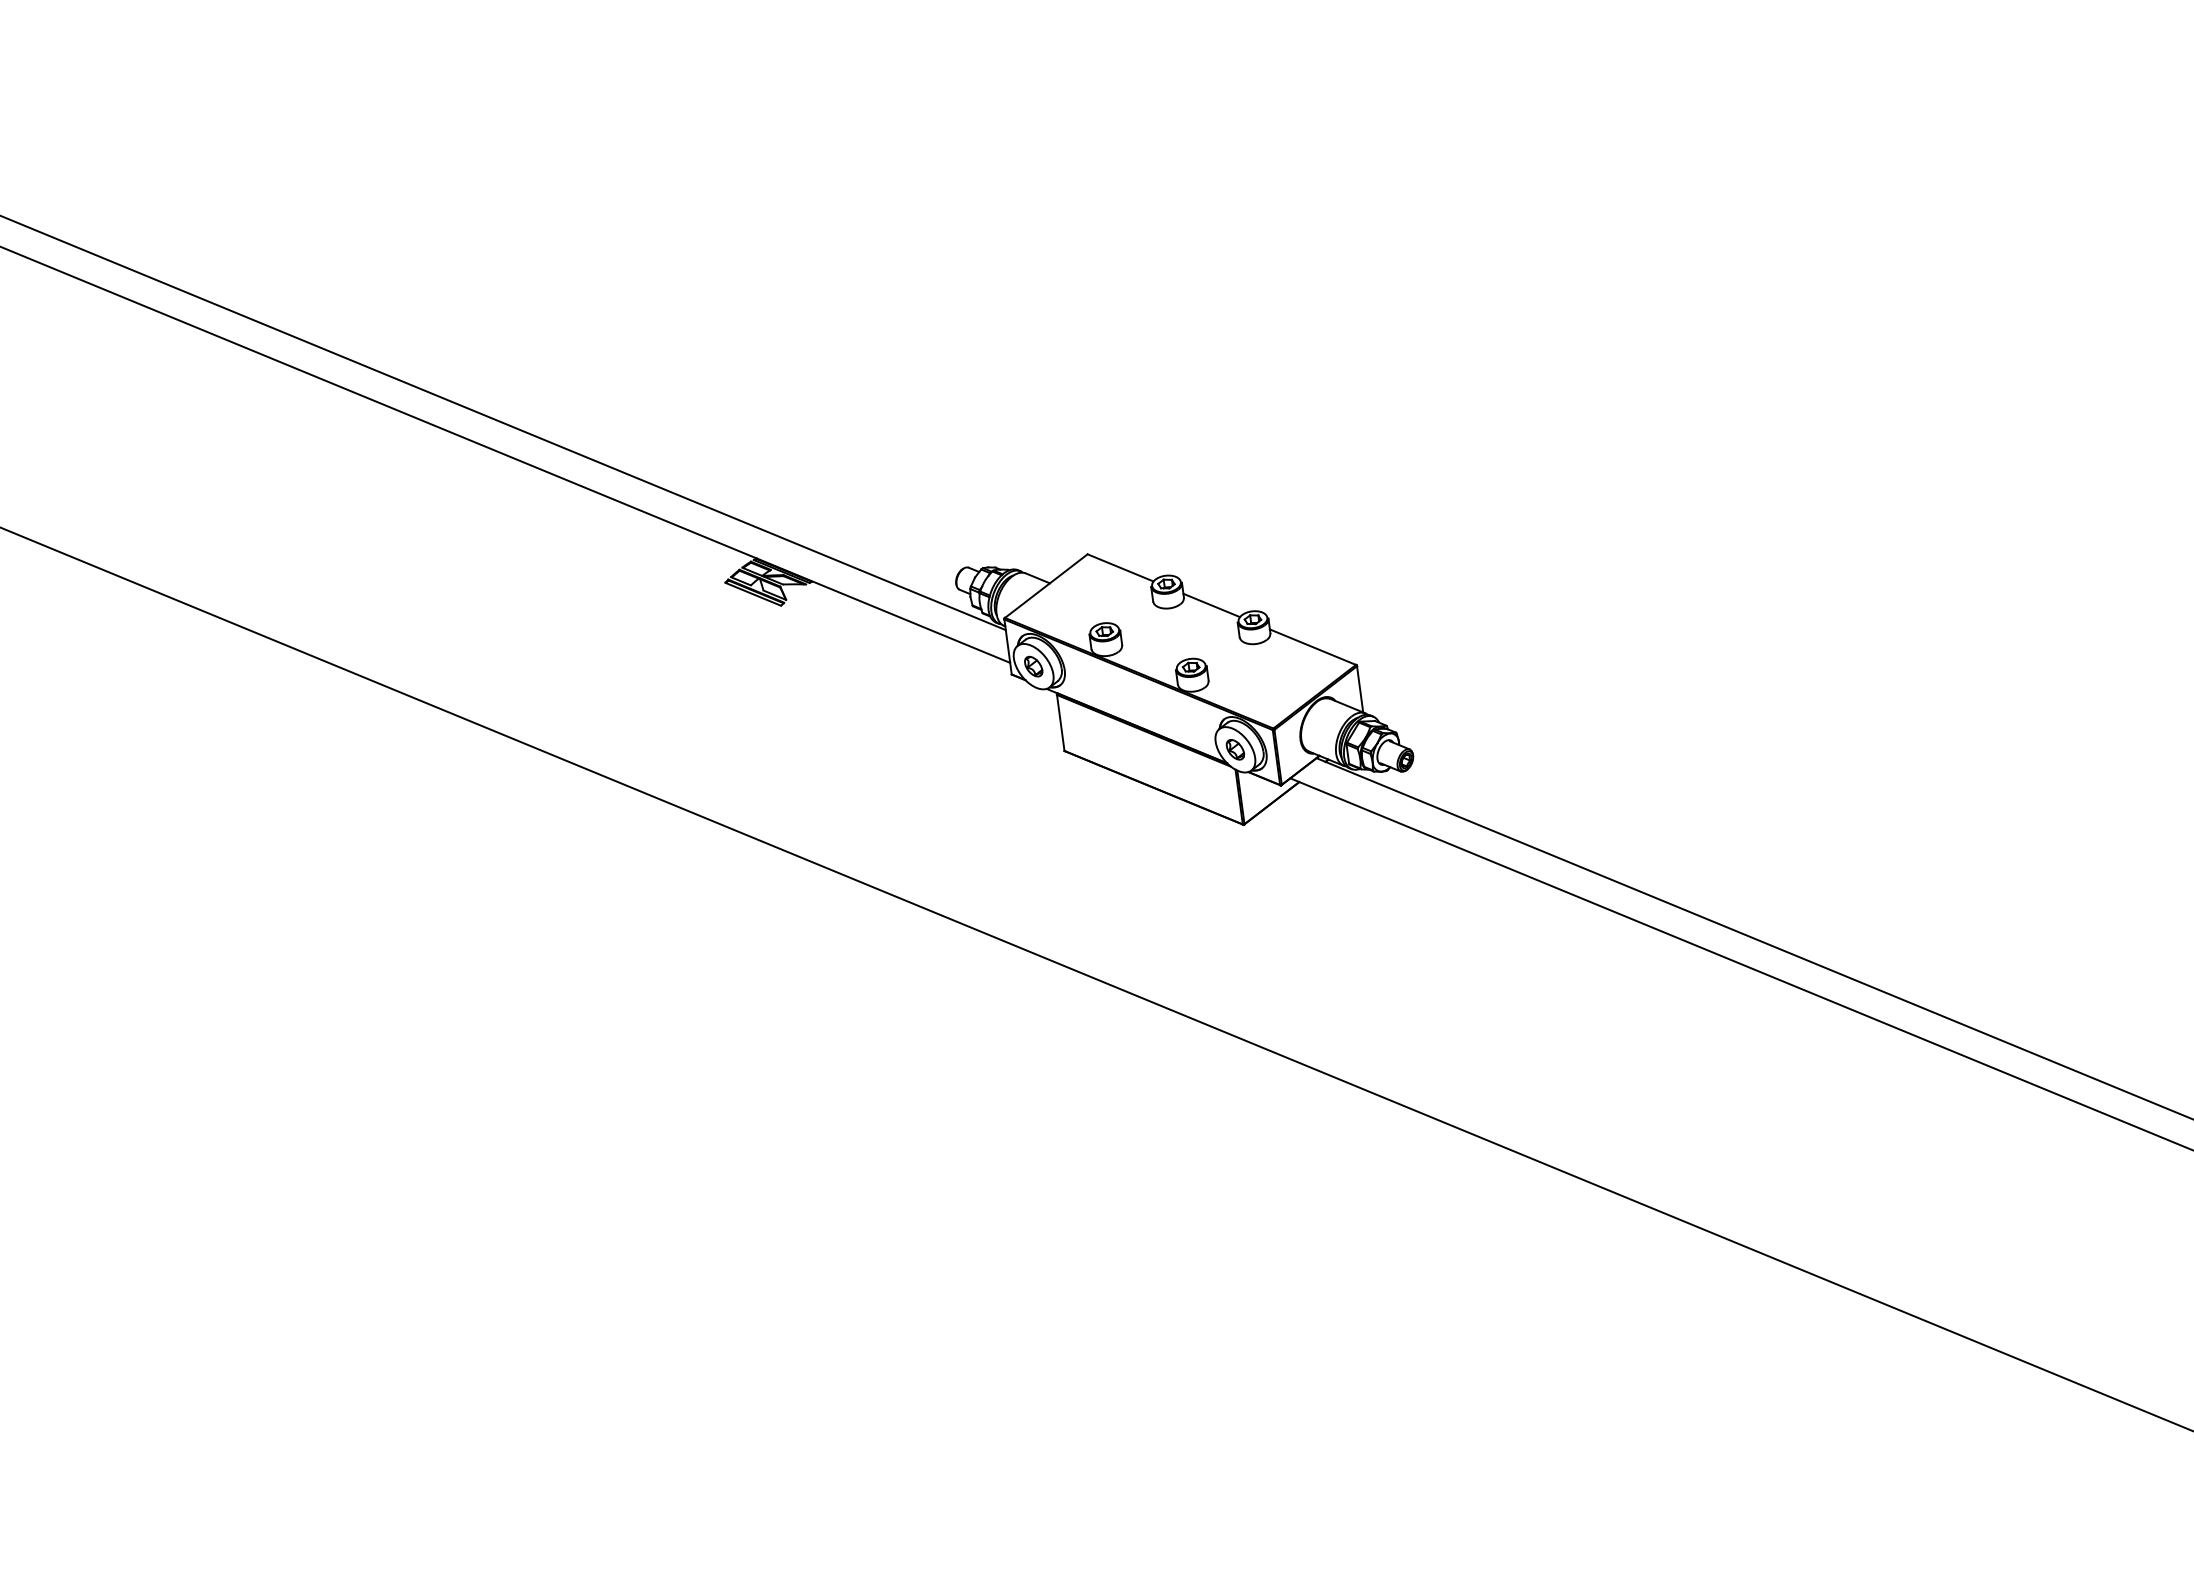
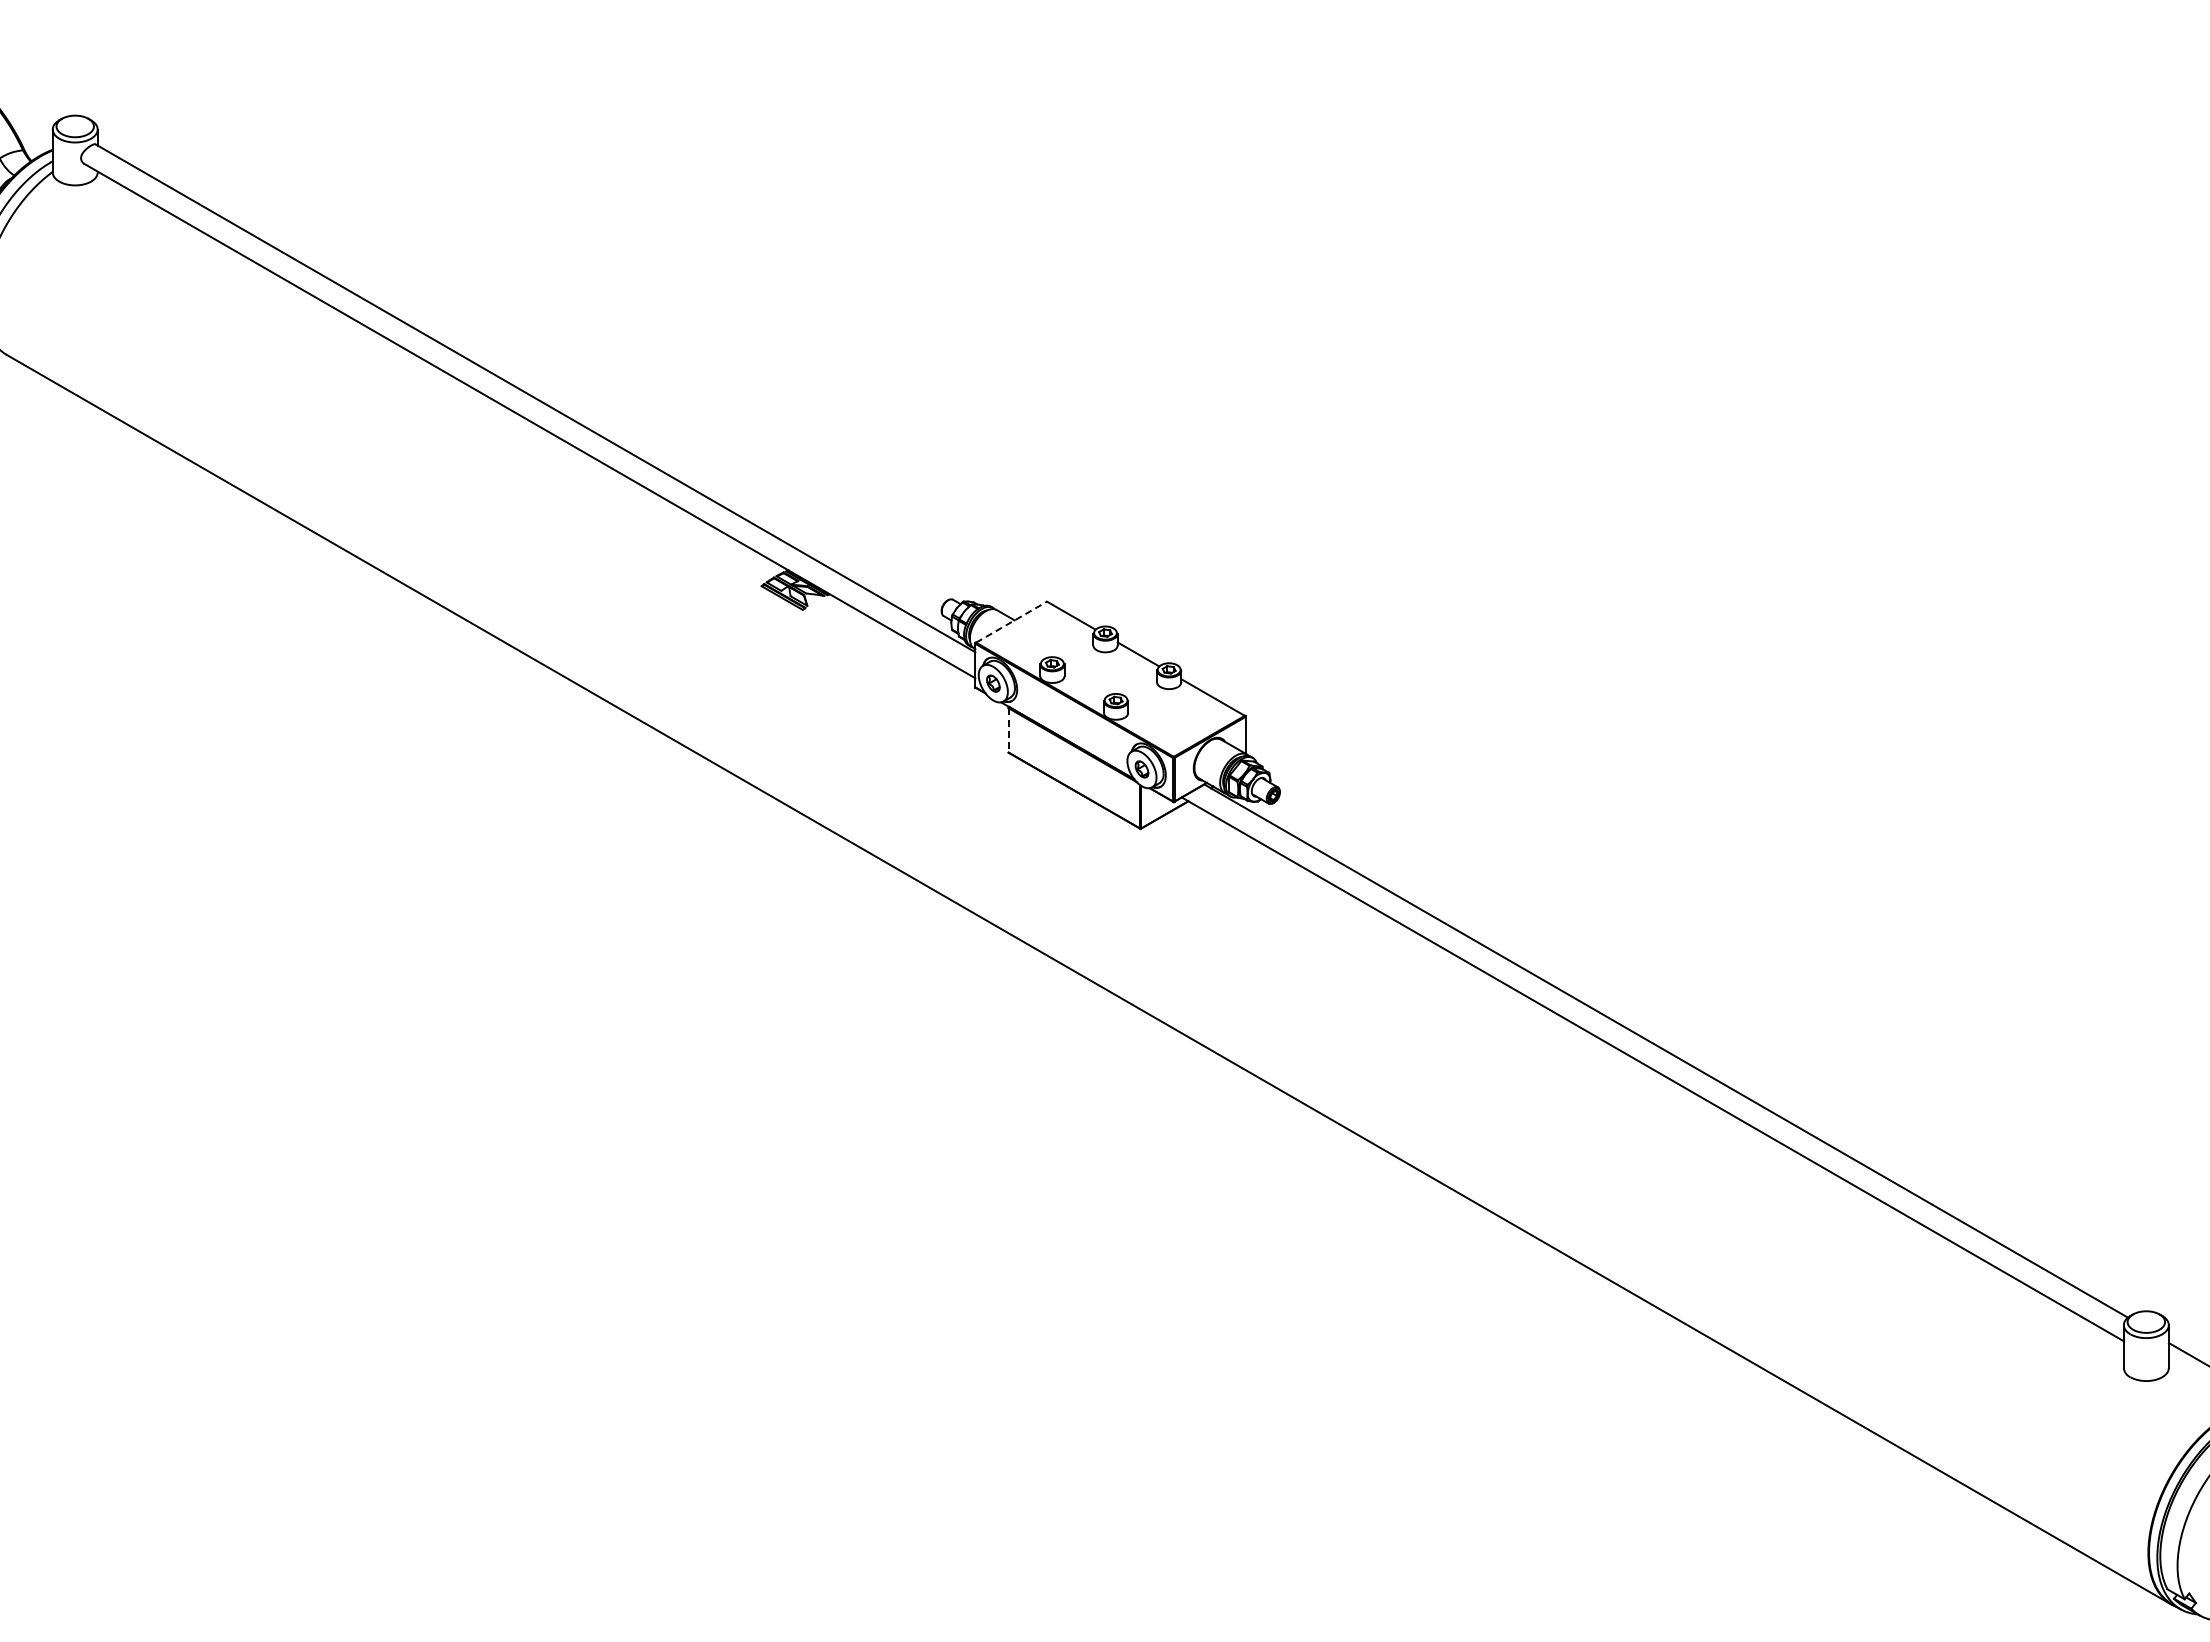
line: (1046, 586) -> (1011, 622), solid -> dashed
line: (1060, 723) -> (1008, 730), solid -> dashed

